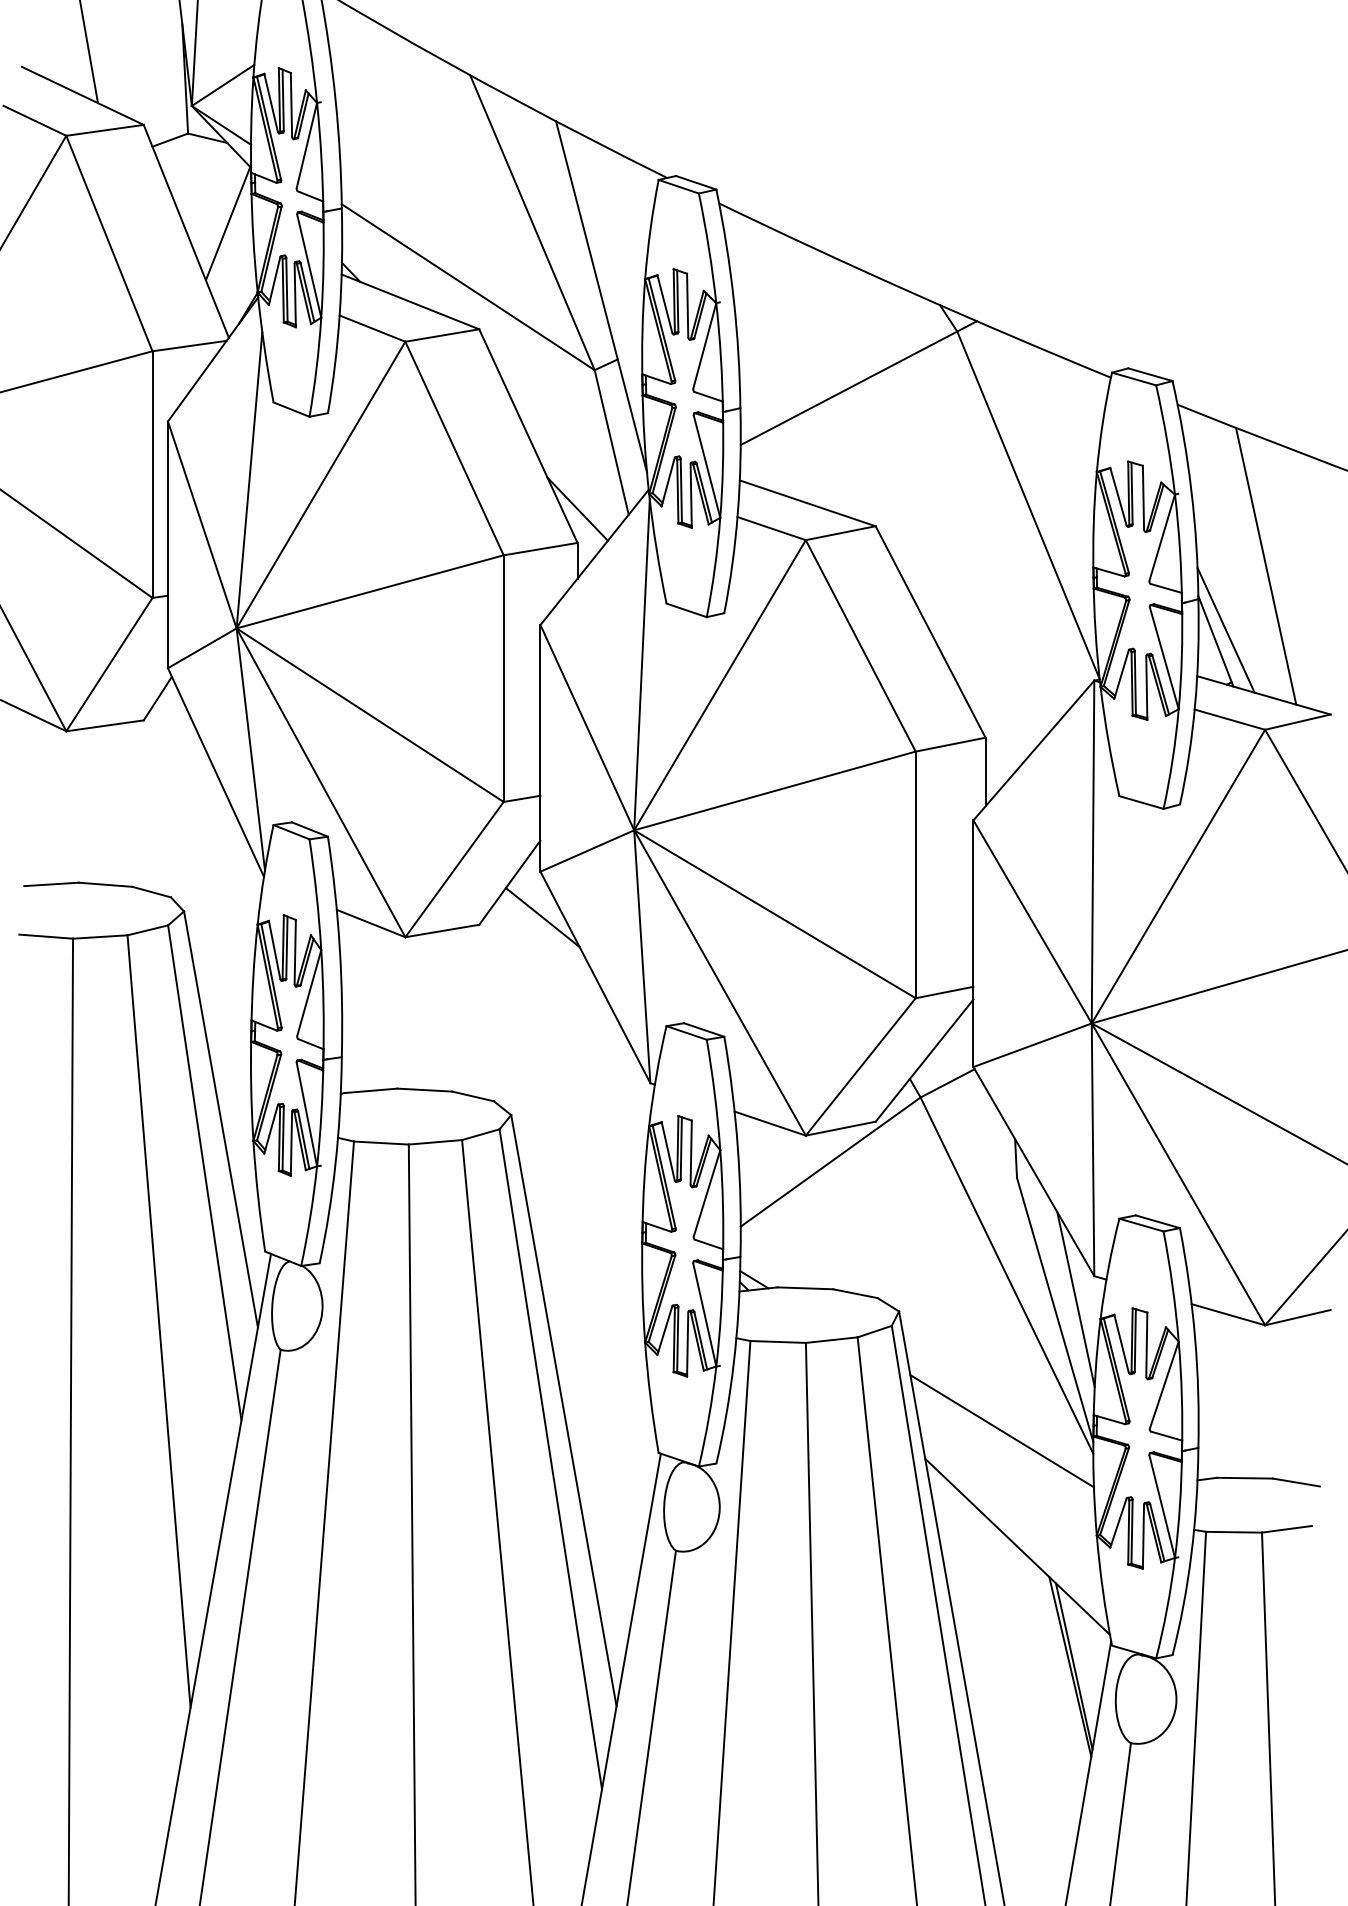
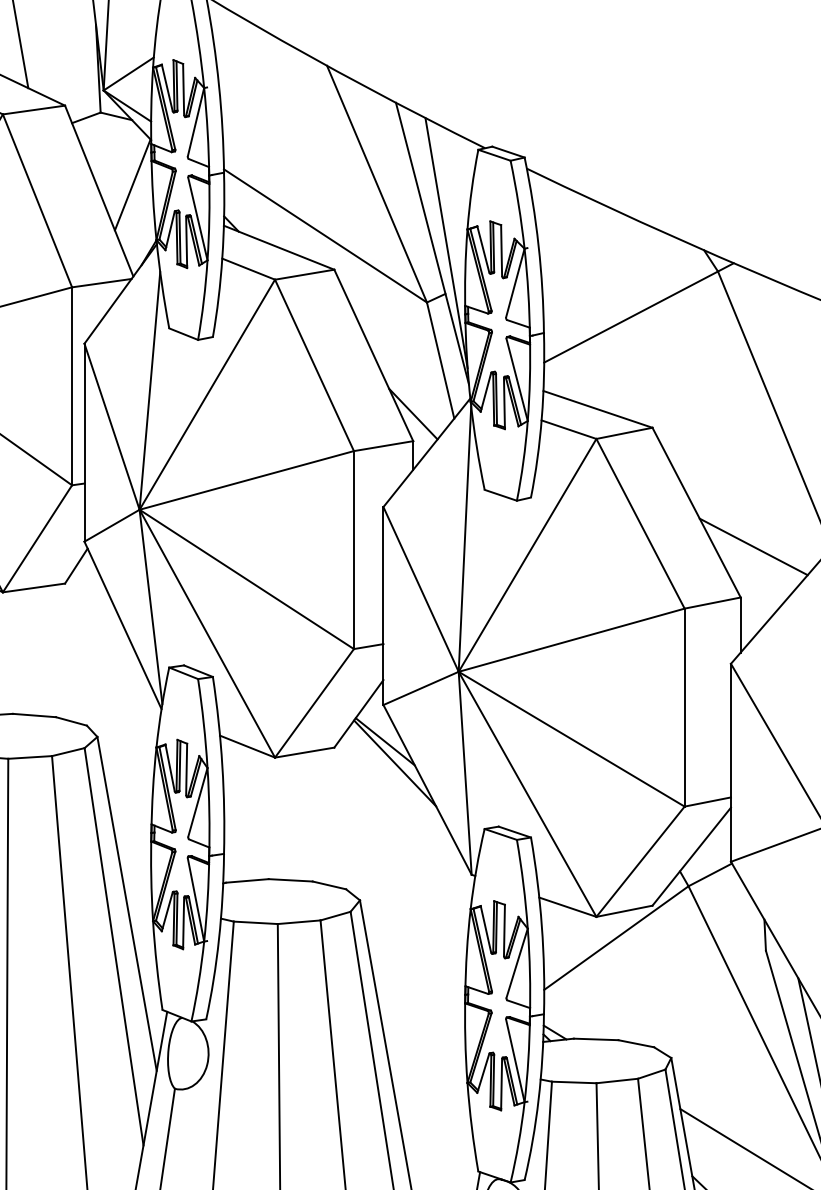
line: (618, 296) -> (446, 243), added
line: (1001, 674) -> (753, 546), added
line: (554, 943) -> (394, 762), added

